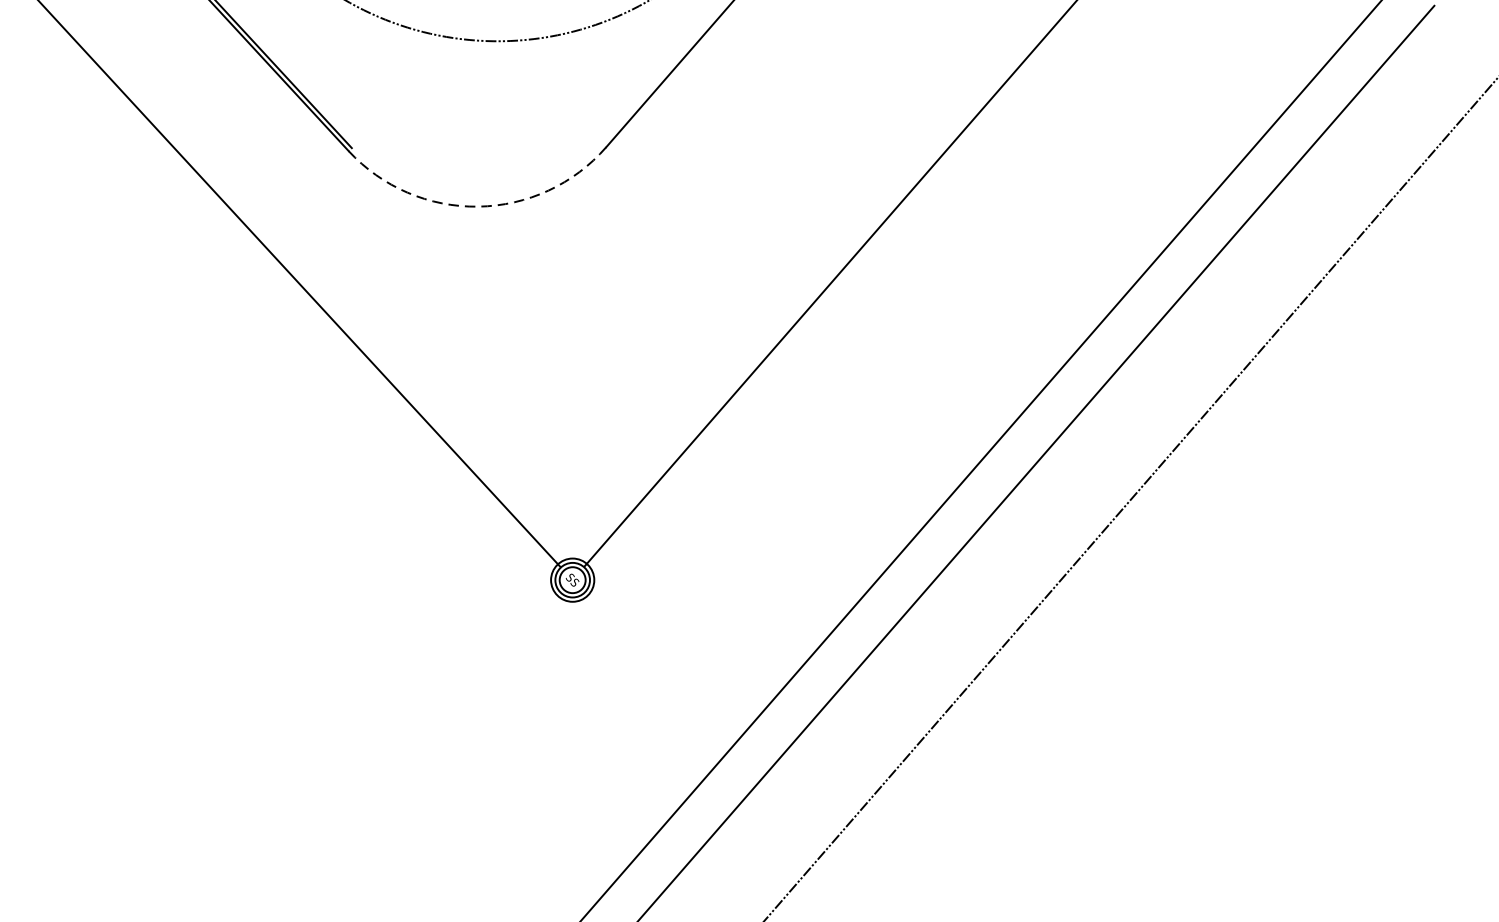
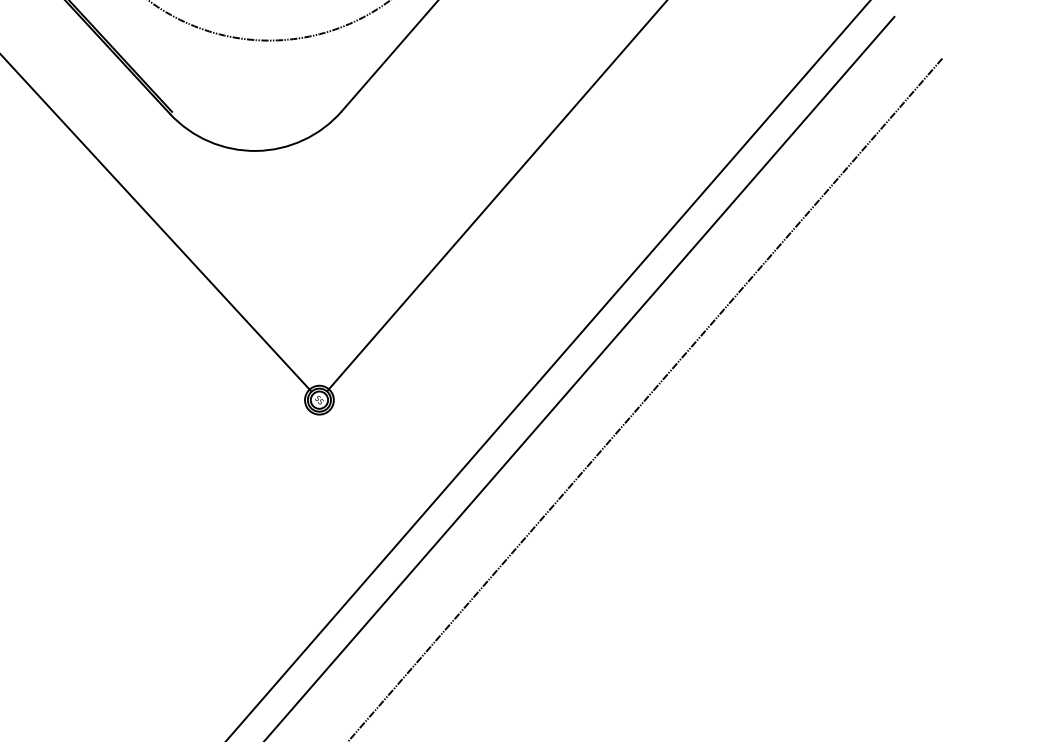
arc: (478, 205) -> (256, 150), dashed -> solid

